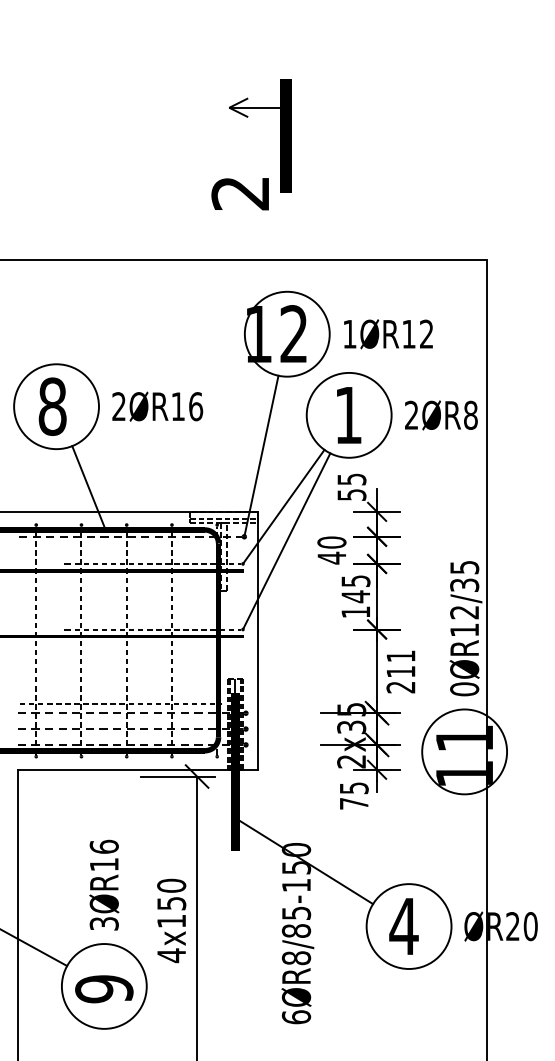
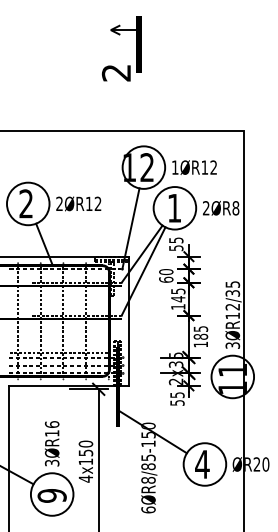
part: (246, 118) -> (119, 35), moved
text: (53, 405) -> (26, 203), 8 -> 2
text: (194, 405) -> (97, 203), 2ØR16 -> 2ØR12
text: (332, 557) -> (166, 279), 40 -> 60
text: (400, 671) -> (200, 336), 211 -> 185
text: (464, 689) -> (232, 345), 0ØR12/35 -> 3ØR12/35
text: (354, 802) -> (177, 402), 75 -> 55

